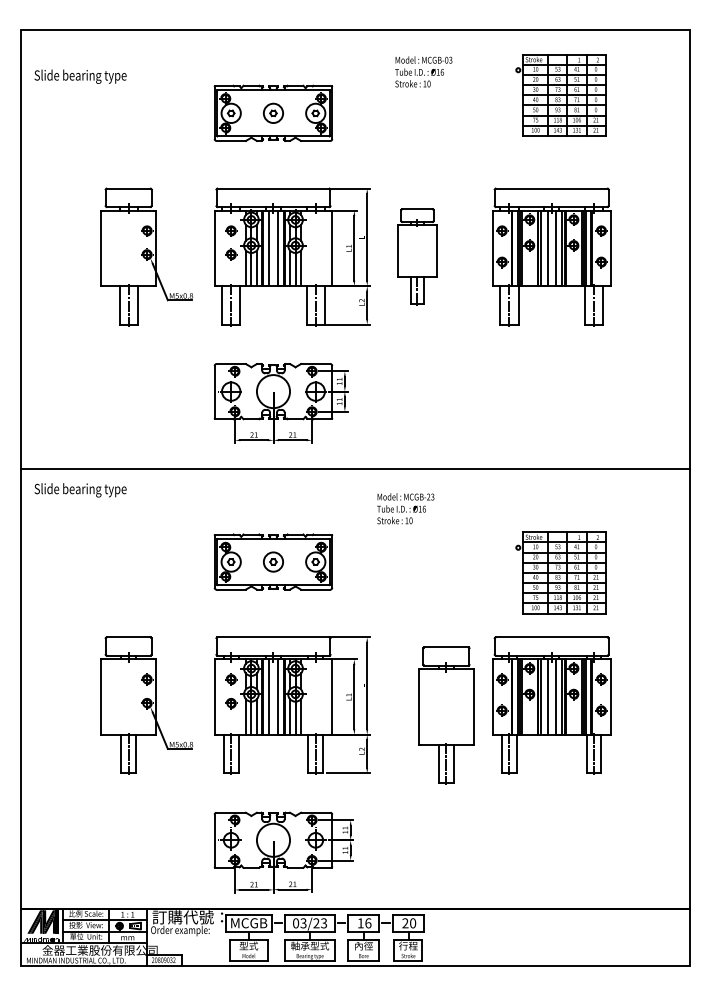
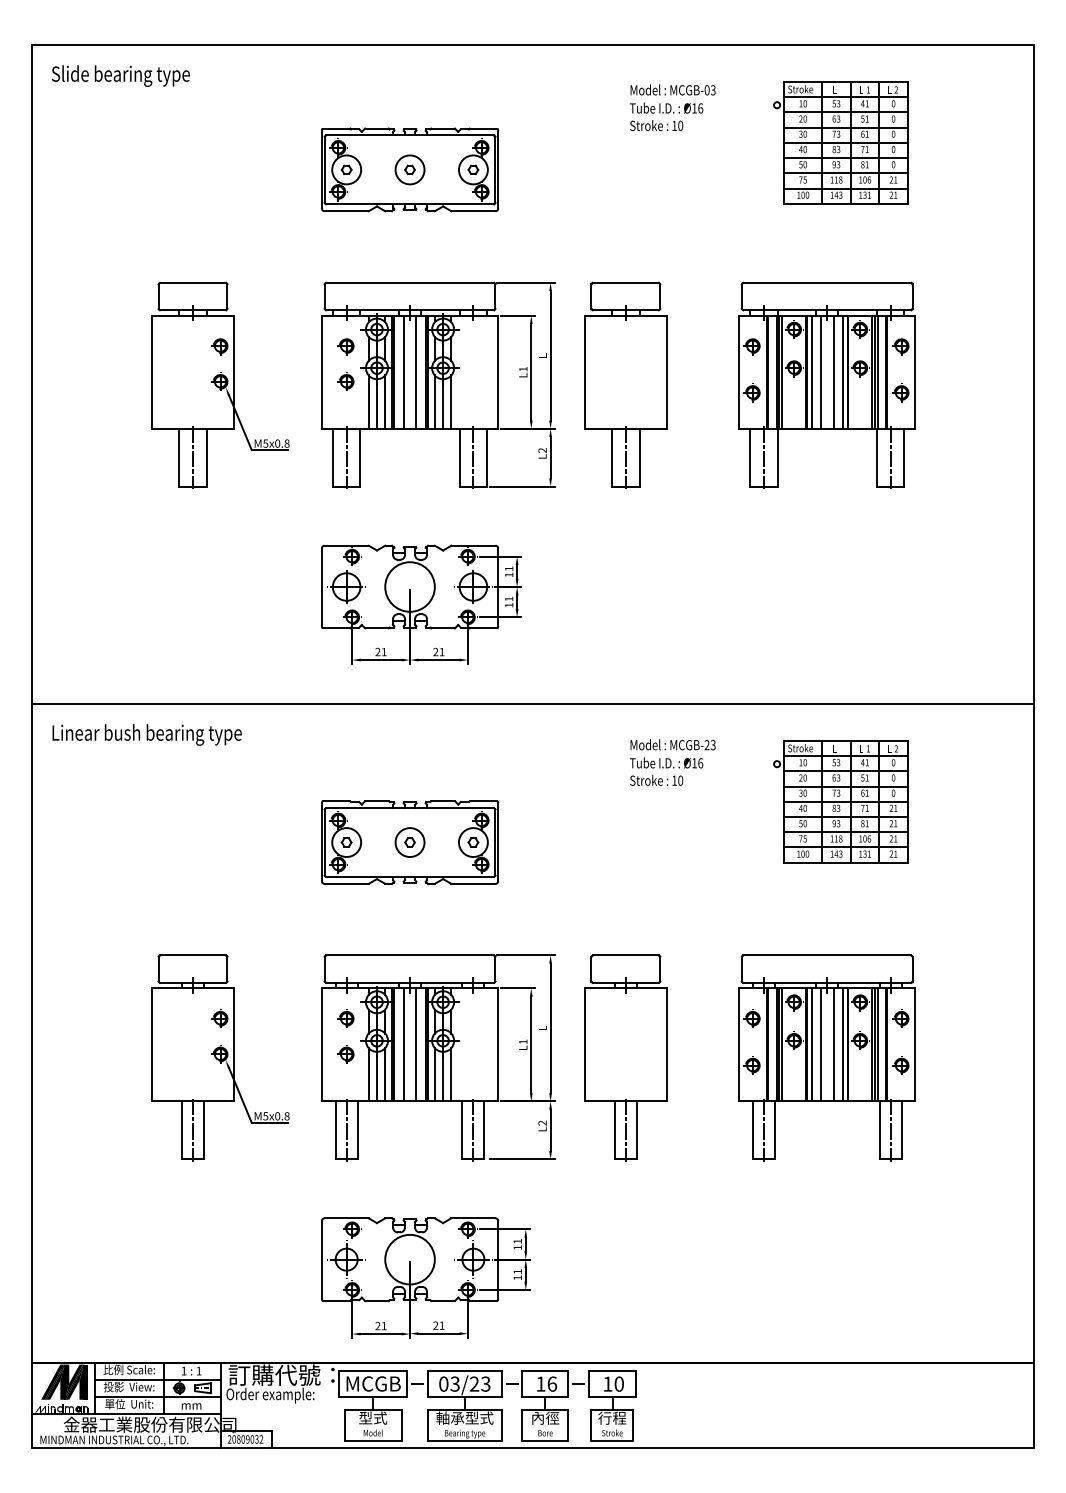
text: (423, 71) -> (672, 107), moved
text: (80, 76) -> (120, 75), moved
part: (417, 256) -> (625, 384), size x1.43
text: (97, 490) -> (146, 735), Slide bearing type -> Linear bush bearing type
text: (405, 508) -> (672, 762), moved
part: (560, 572) -> (840, 801), moved
part: (446, 715) -> (625, 1057), moved
text: (405, 923) -> (607, 1384), 20 -> 10

